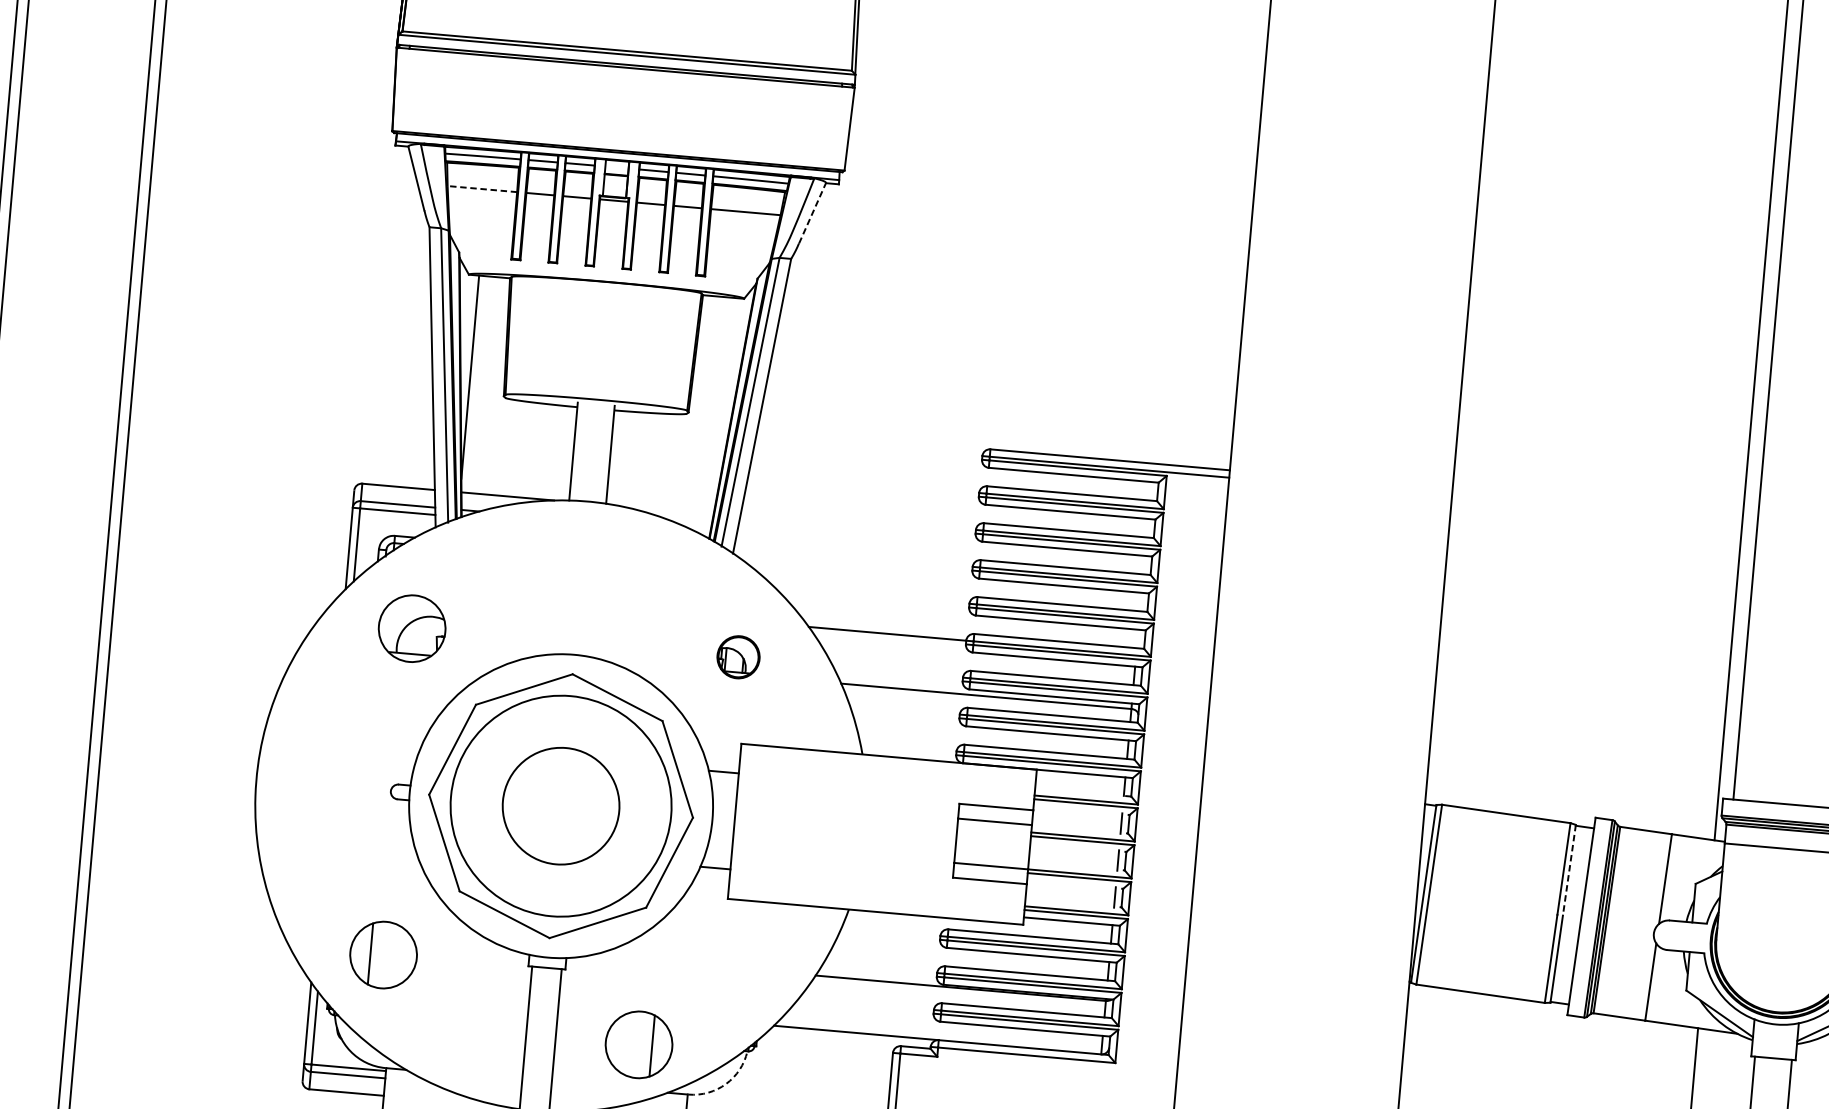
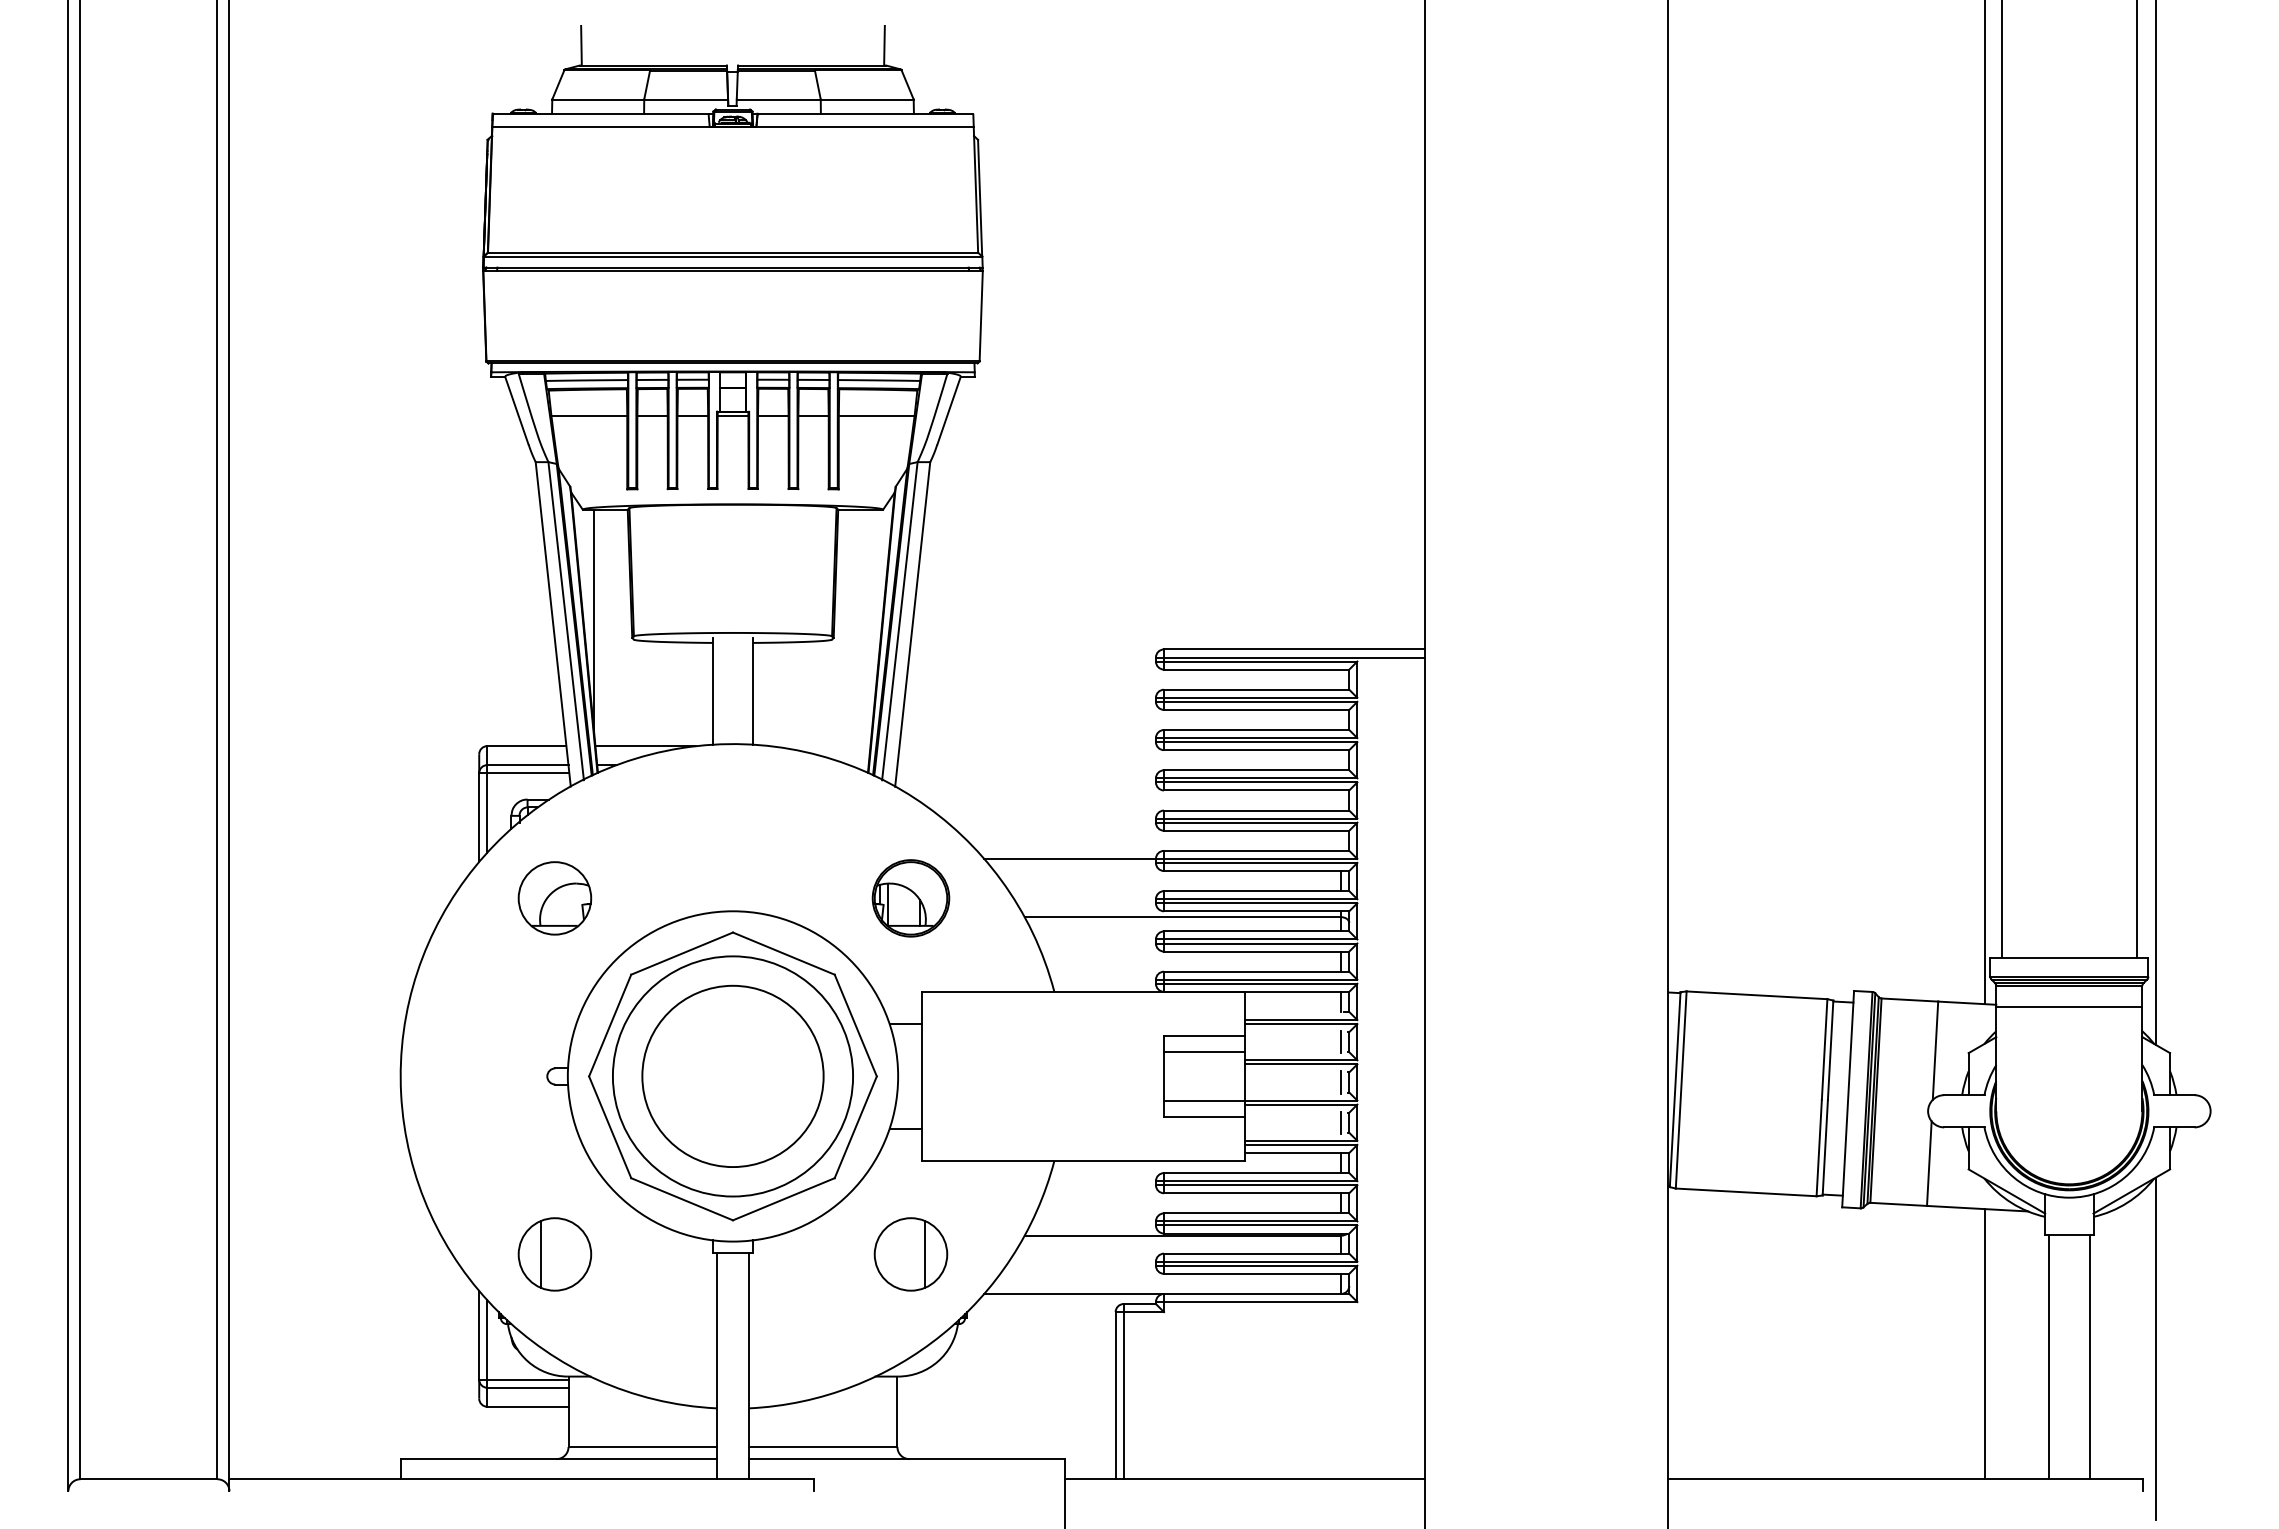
line: (482, 188) -> (589, 415), dashed -> solid
line: (812, 213) -> (949, 410), dashed -> solid
part: (738, 657) -> (910, 898), size x1.67
circle: (560, 806) -> (732, 1076), size x1.43
line: (1569, 870) -> (1830, 1050), dashed -> solid
part: (638, 1044) -> (910, 1254), moved
arc: (725, 1083) -> (937, 1361), dashed -> solid

